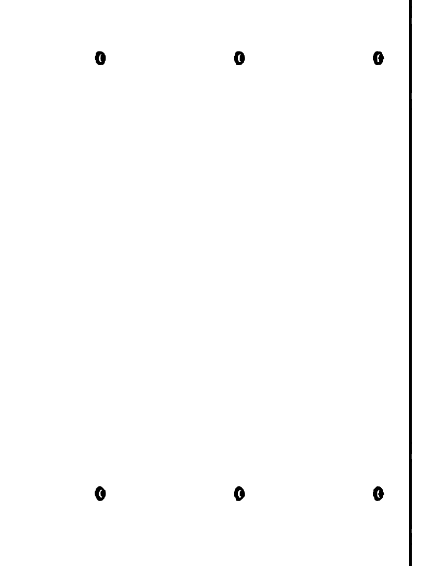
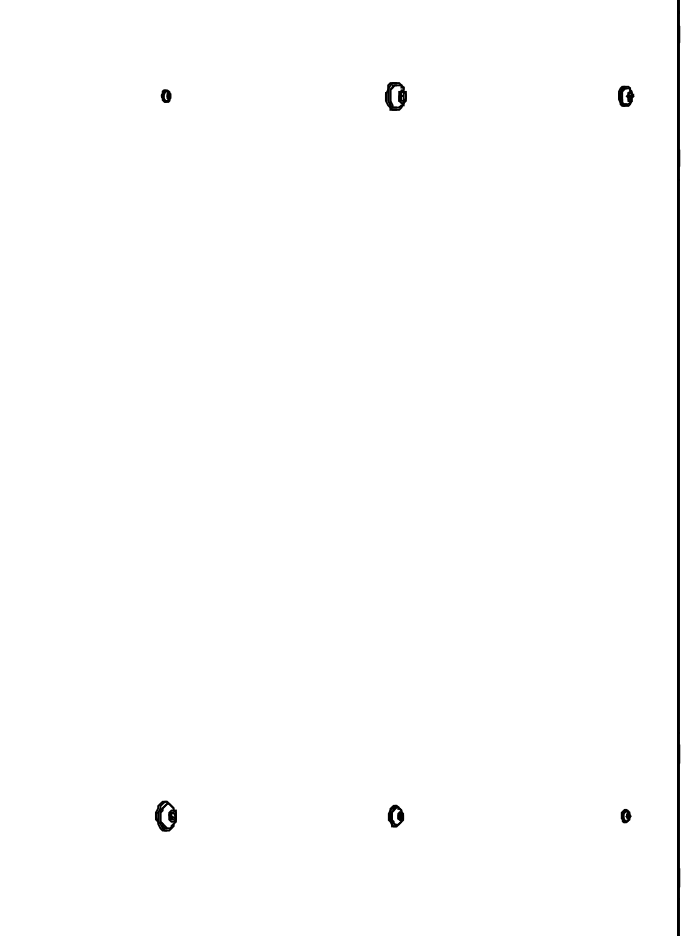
part: (100, 57) -> (166, 95), size x0.6
part: (239, 57) -> (396, 95), size x1.4
part: (99, 493) -> (164, 815), size x1.4
part: (378, 493) -> (625, 815), size x0.6

